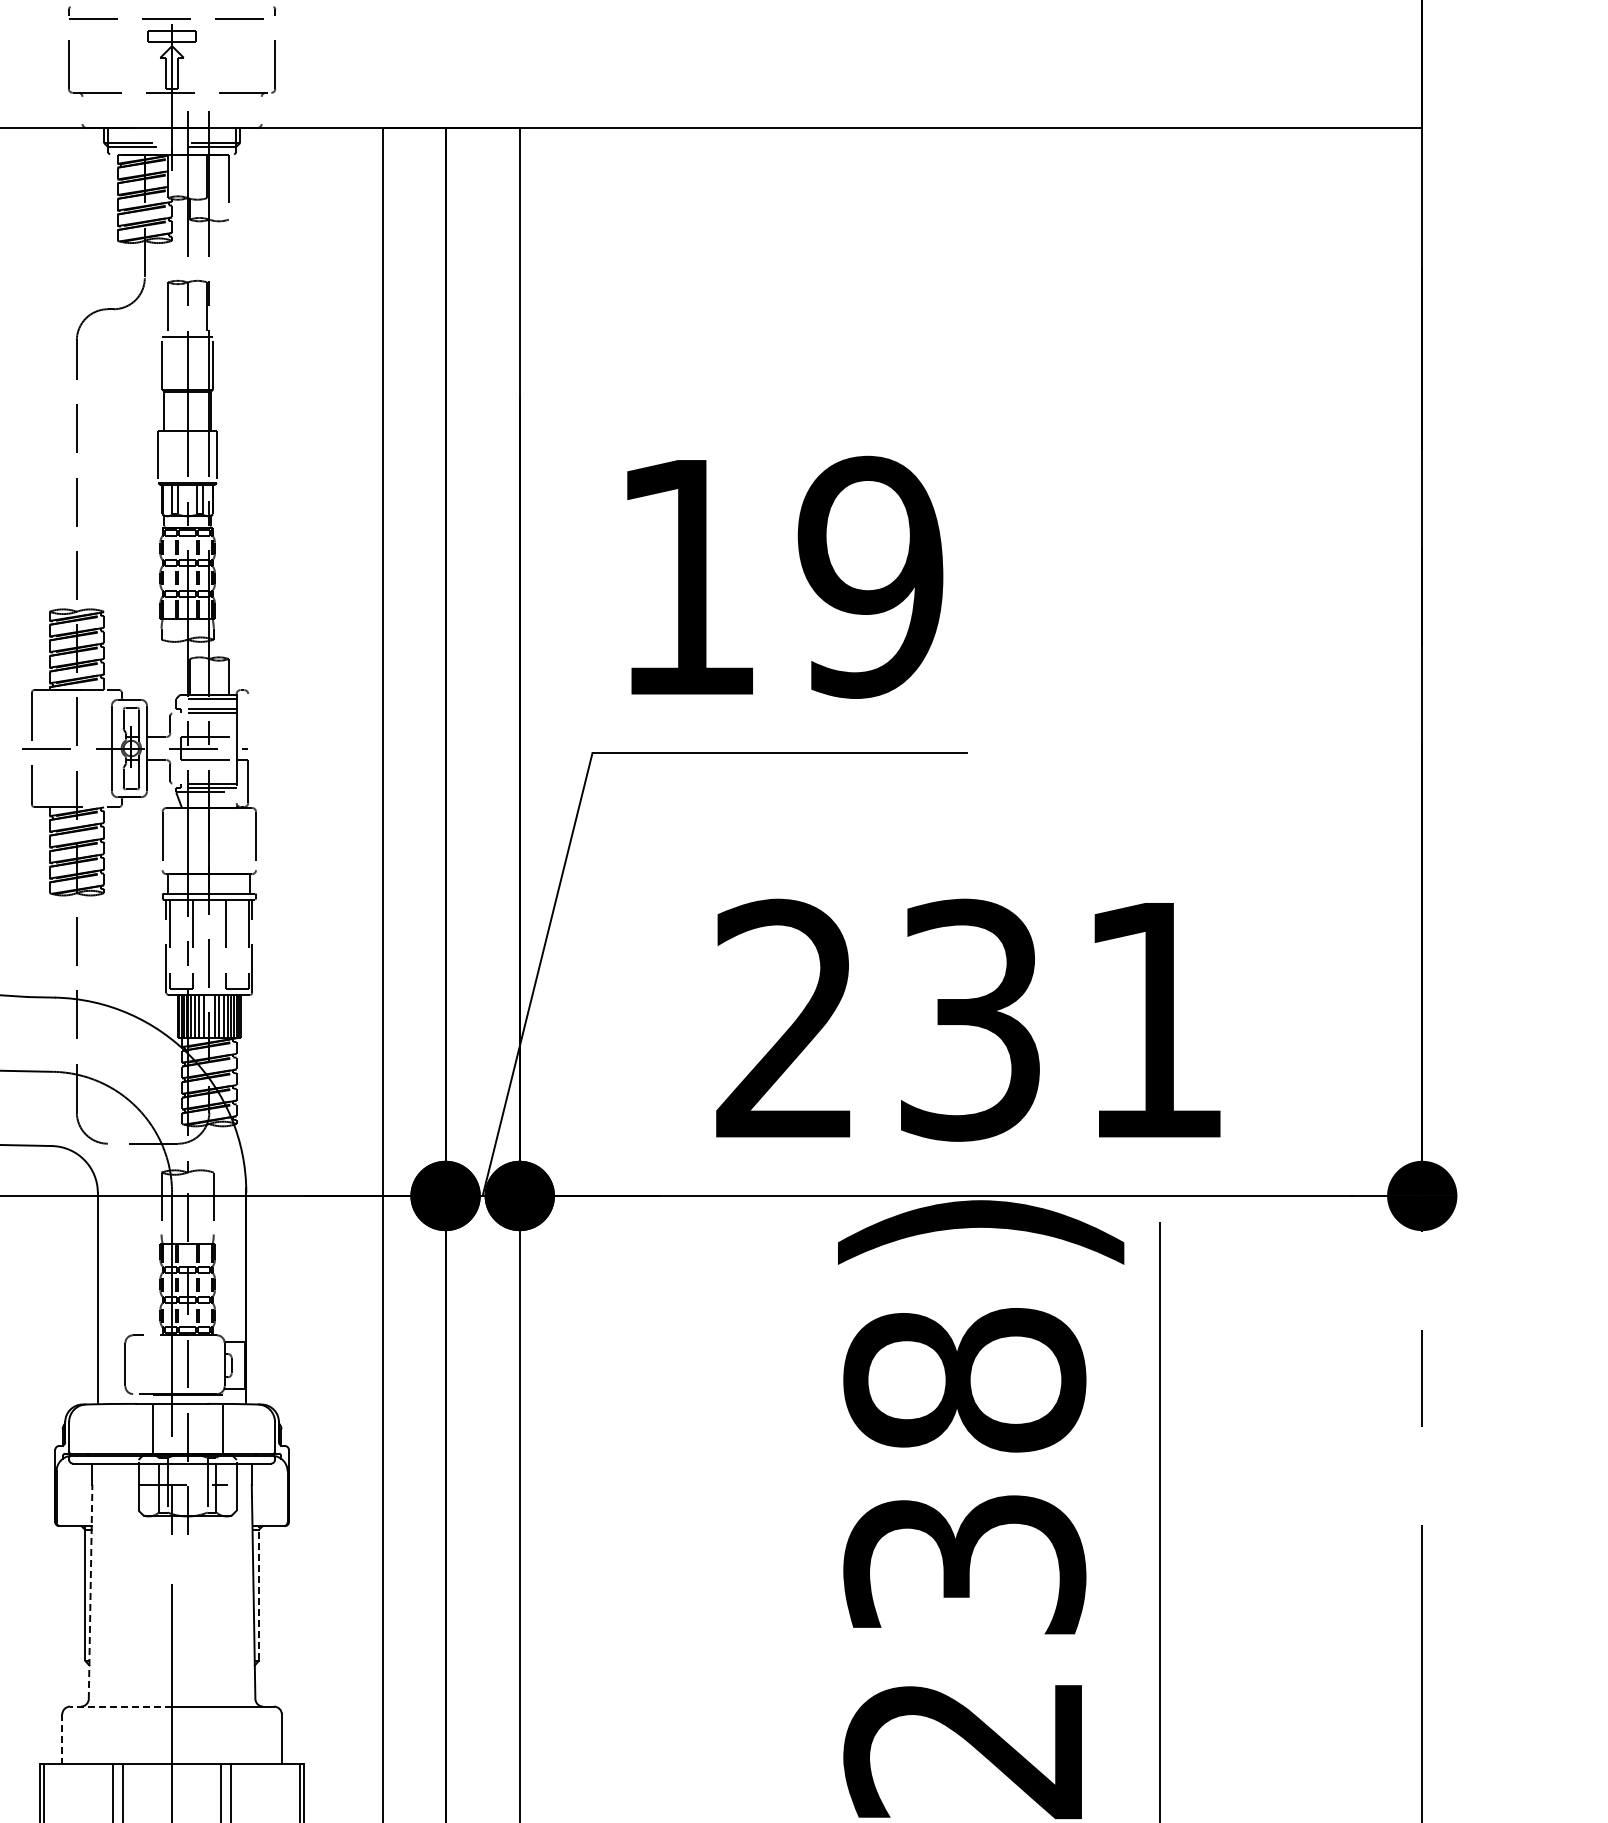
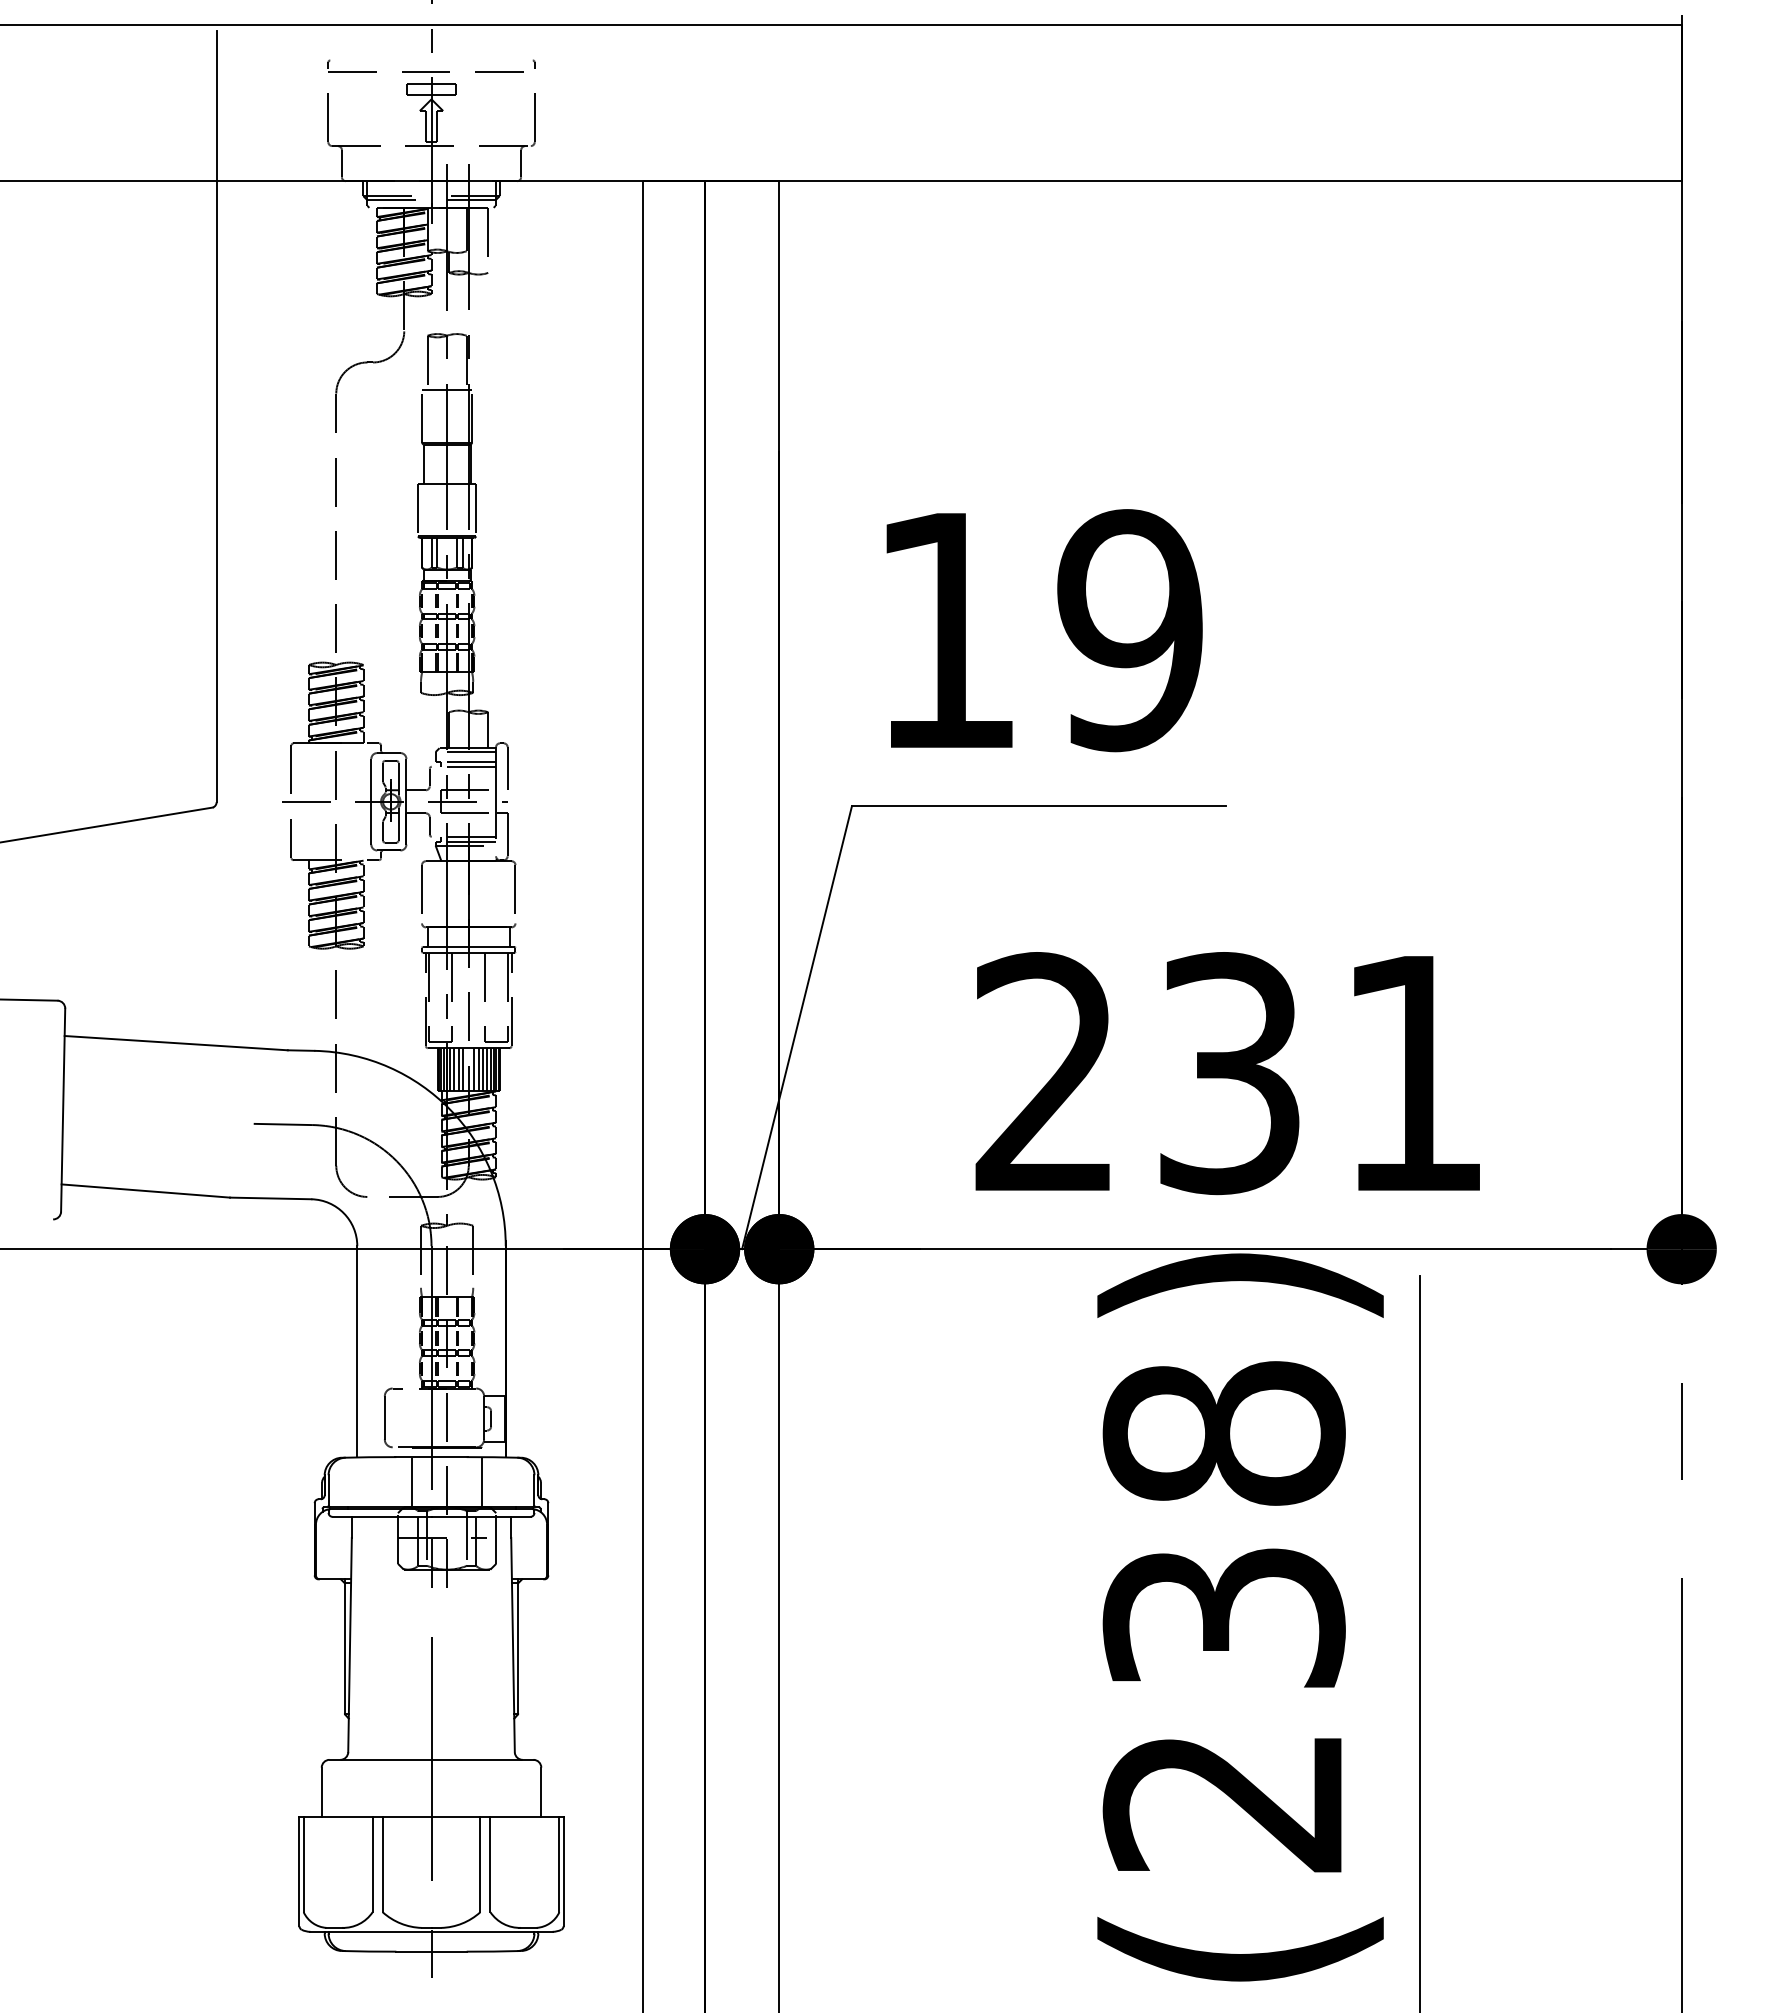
line: (82, 110) -> (341, 163), added
line: (262, 110) -> (521, 163), added
line: (248, 715) -> (507, 768), added
line: (91, 1591) -> (350, 1644), dashed -> solid
line: (259, 1592) -> (518, 1645), dashed -> solid
line: (121, 1706) -> (380, 1759), dashed -> solid
line: (62, 1739) -> (321, 1792), dashed -> solid

